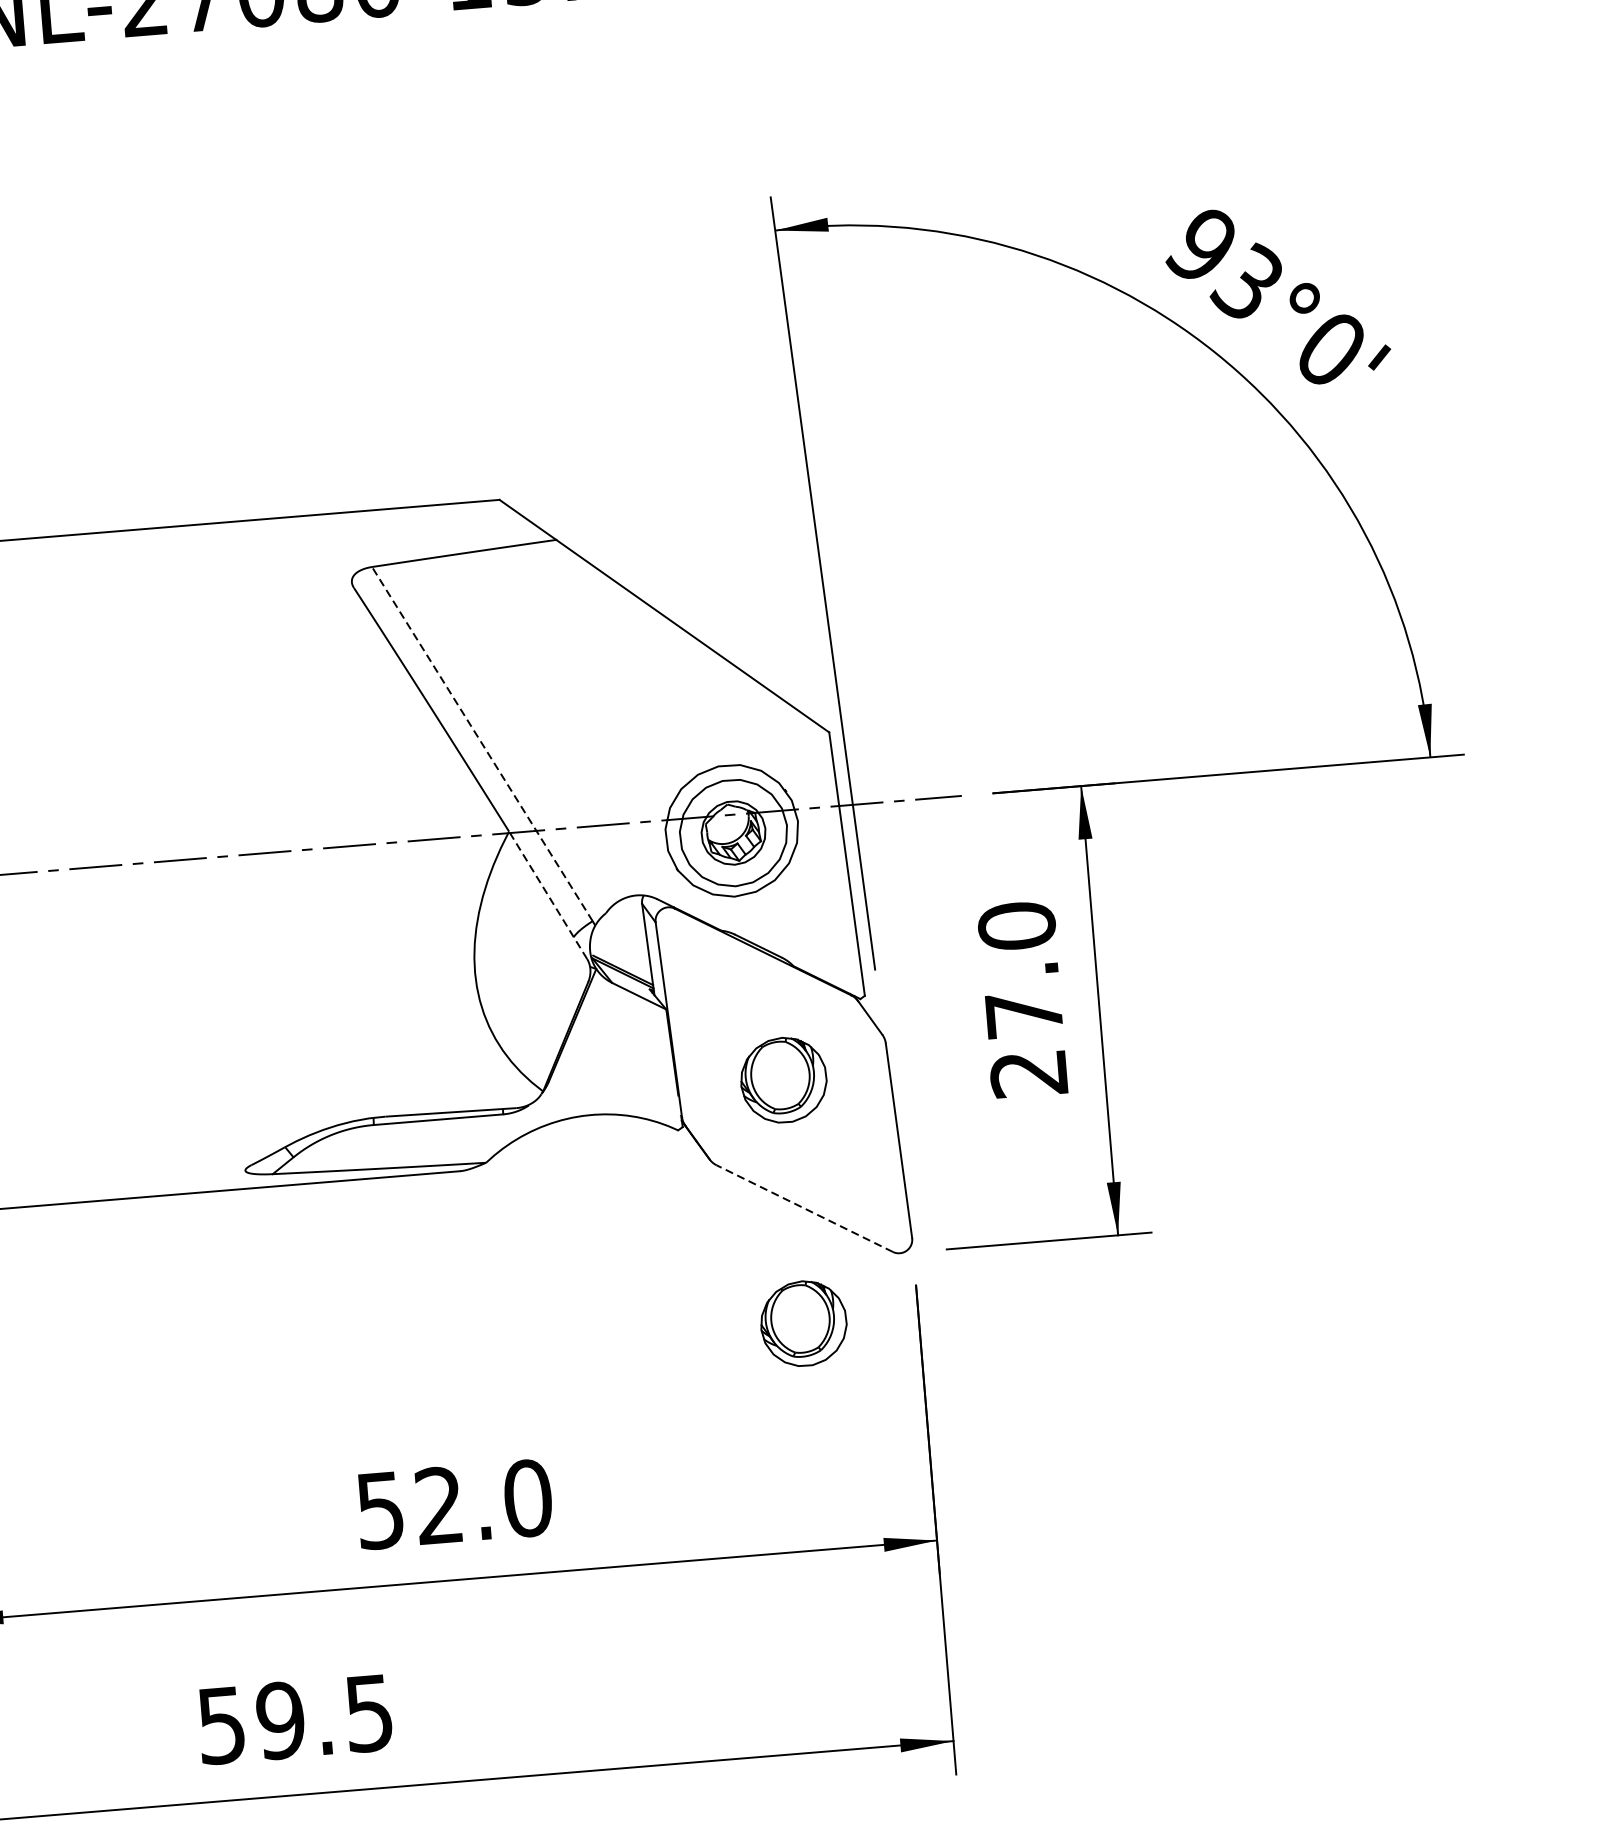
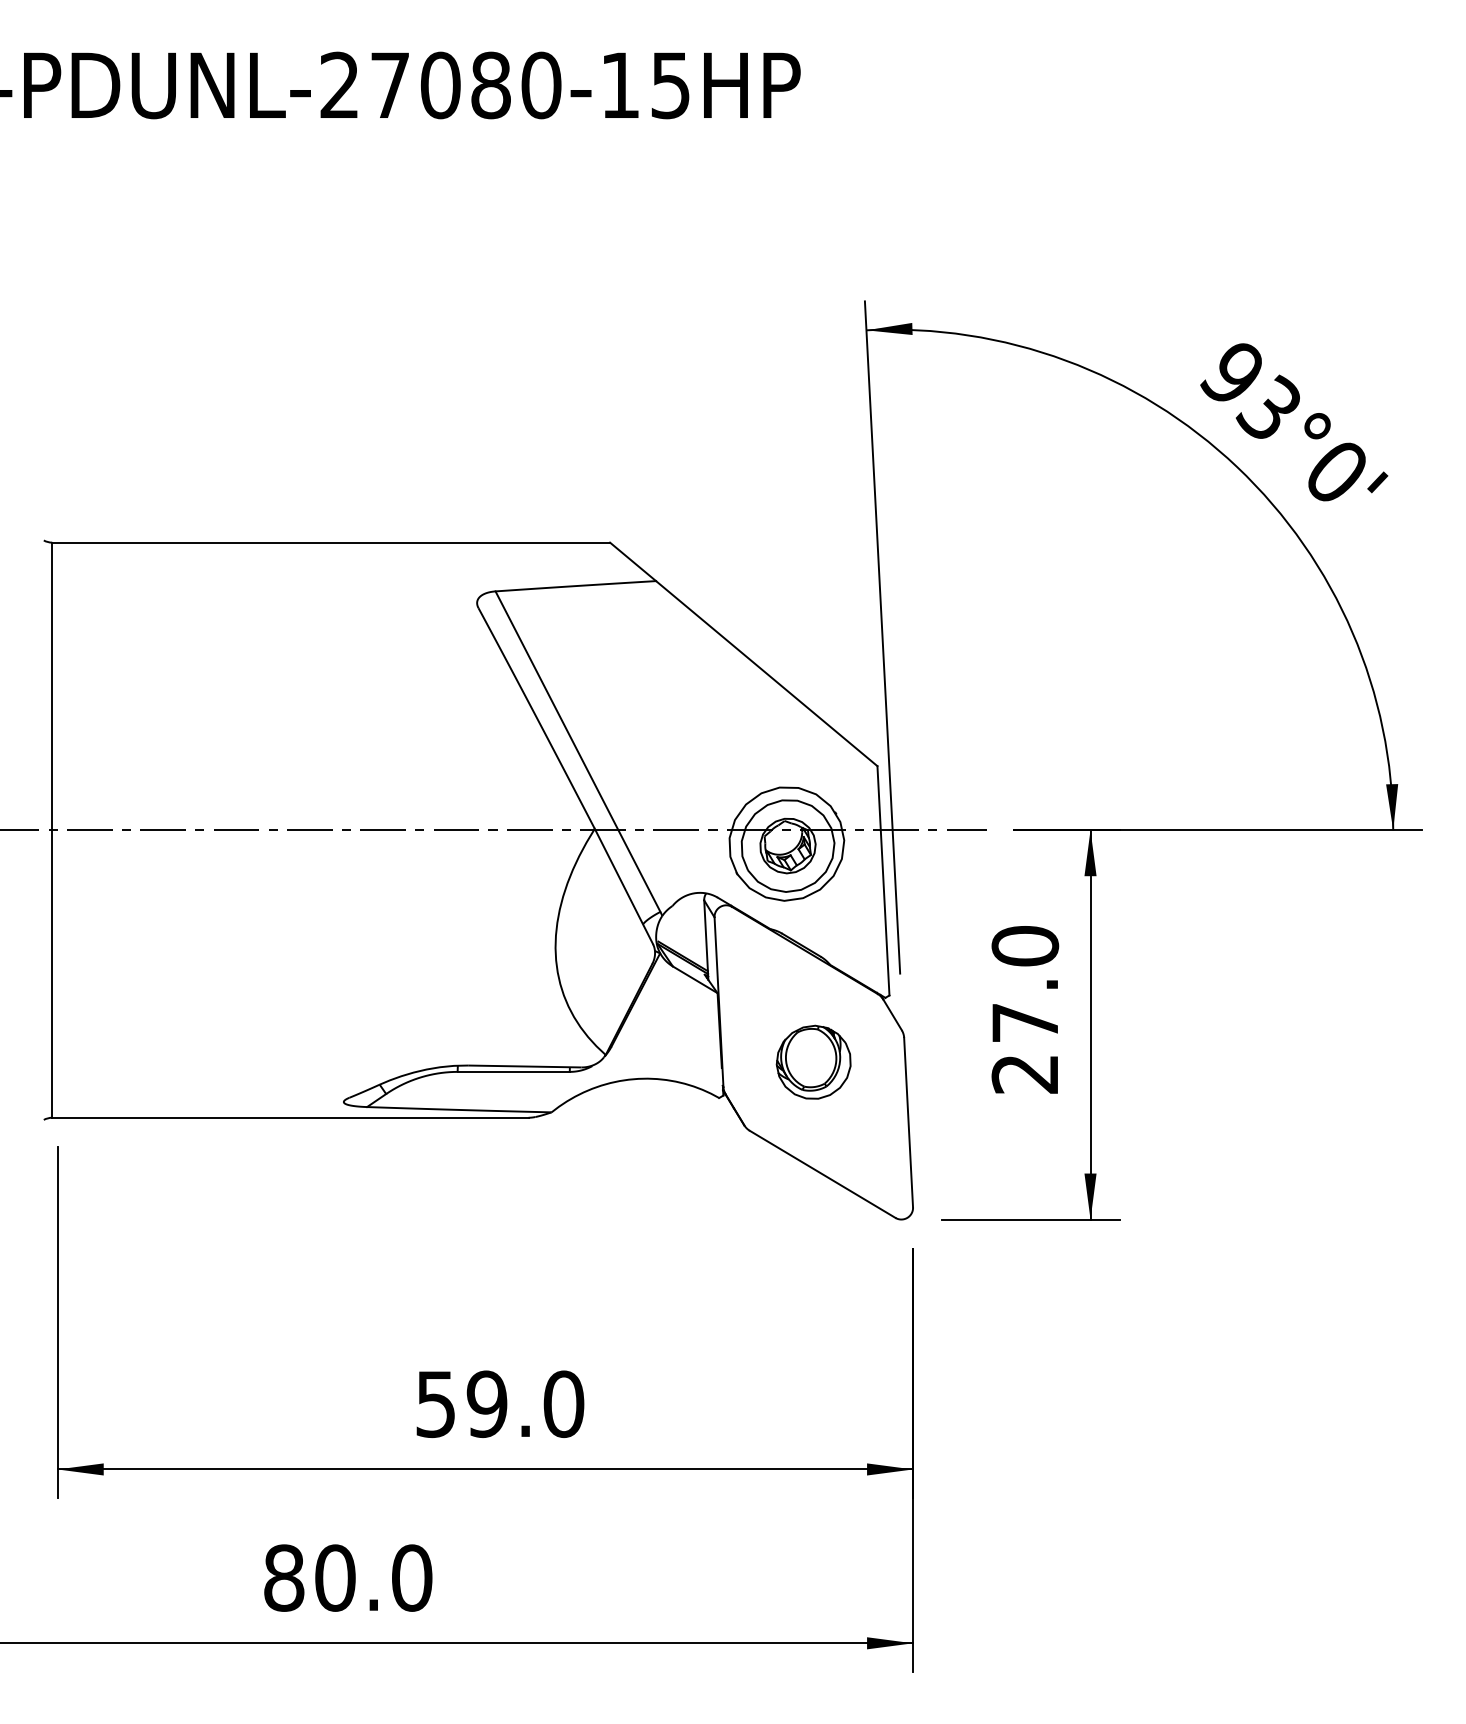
line: (481, 743) -> (577, 751), dashed -> solid
line: (547, 895) -> (623, 886), dashed -> solid
line: (804, 1208) -> (822, 1174), dashed -> solid
part: (803, 1322) -> (813, 1272), removed
text: (438, 1506) -> (486, 1404), 52.0 -> 59.0
text: (295, 1718) -> (348, 1577), 59.5 -> 80.0

